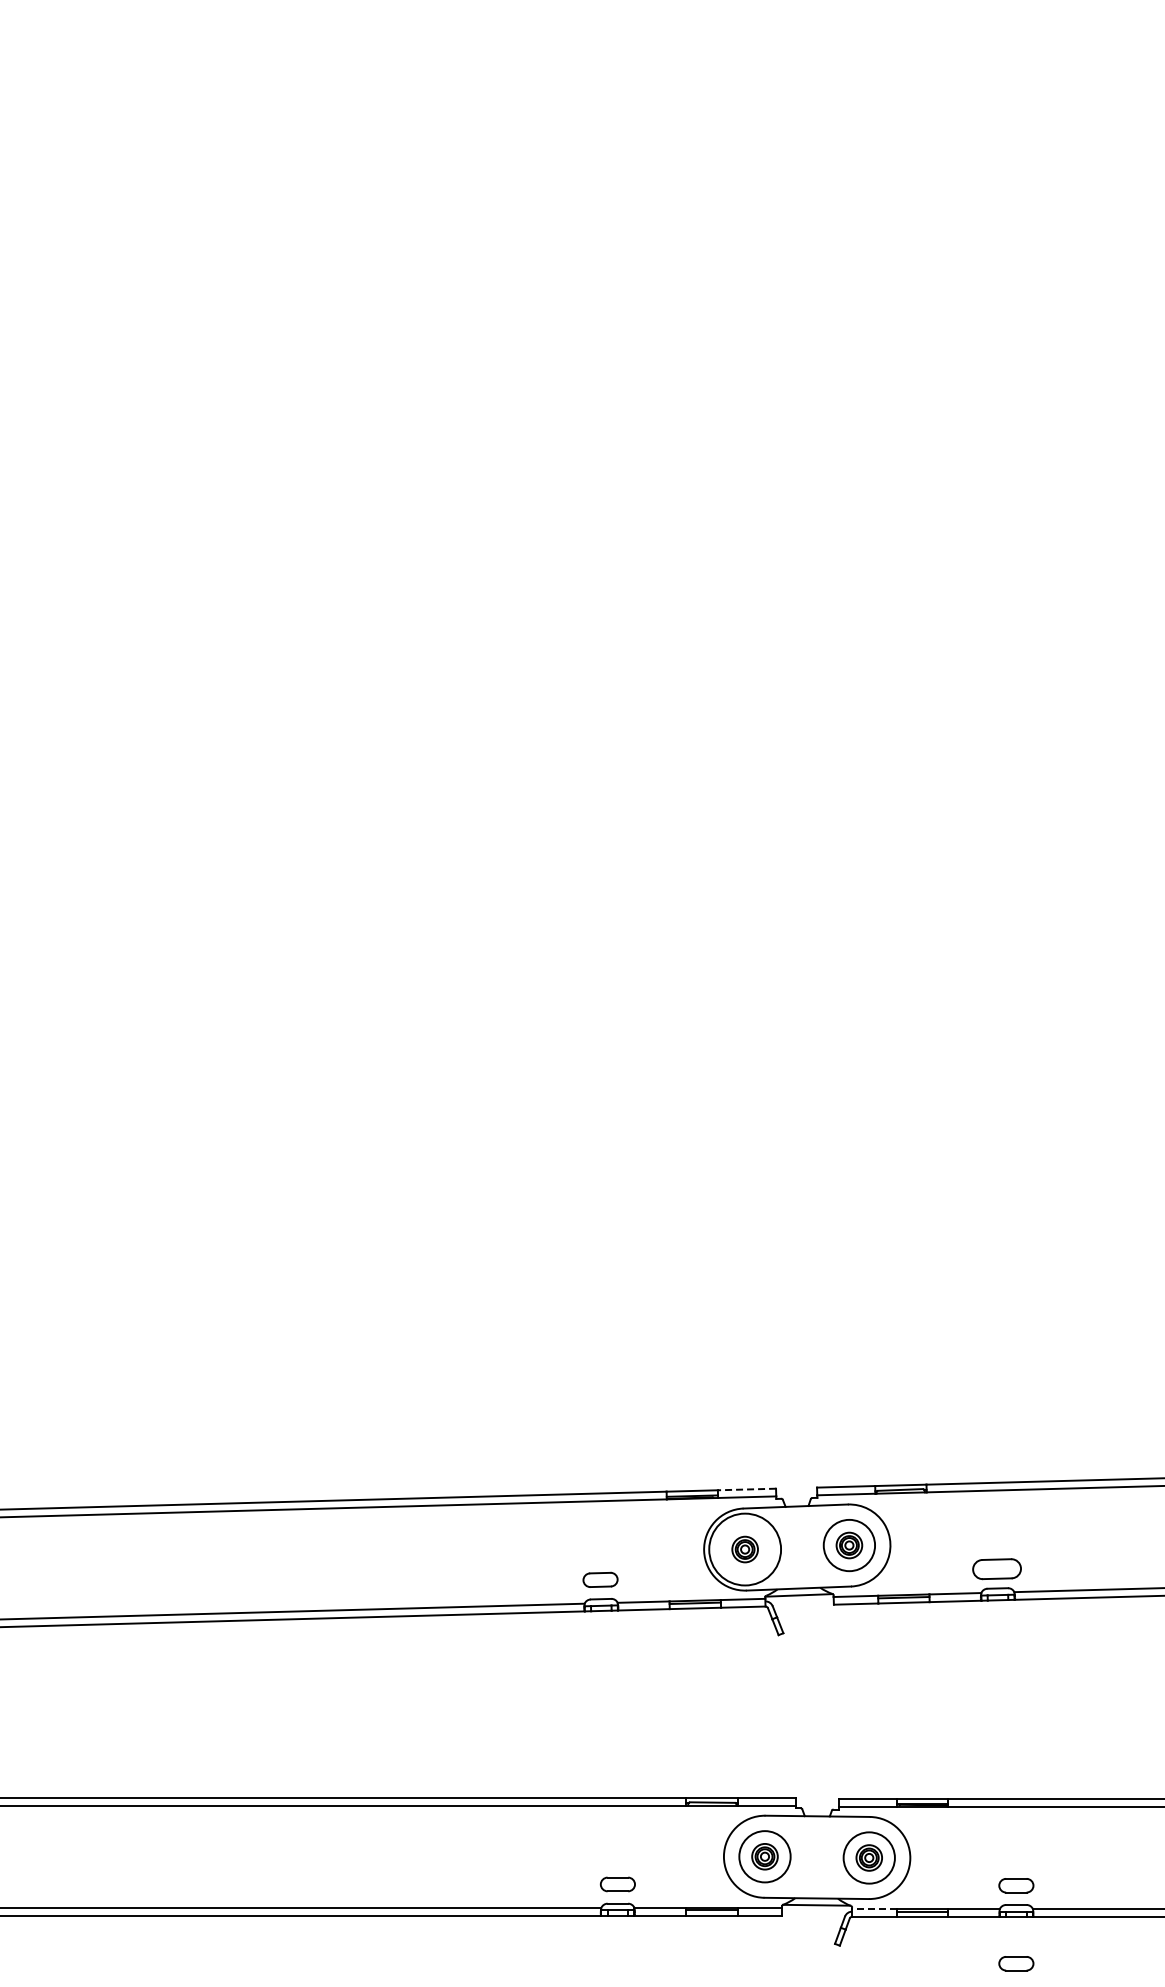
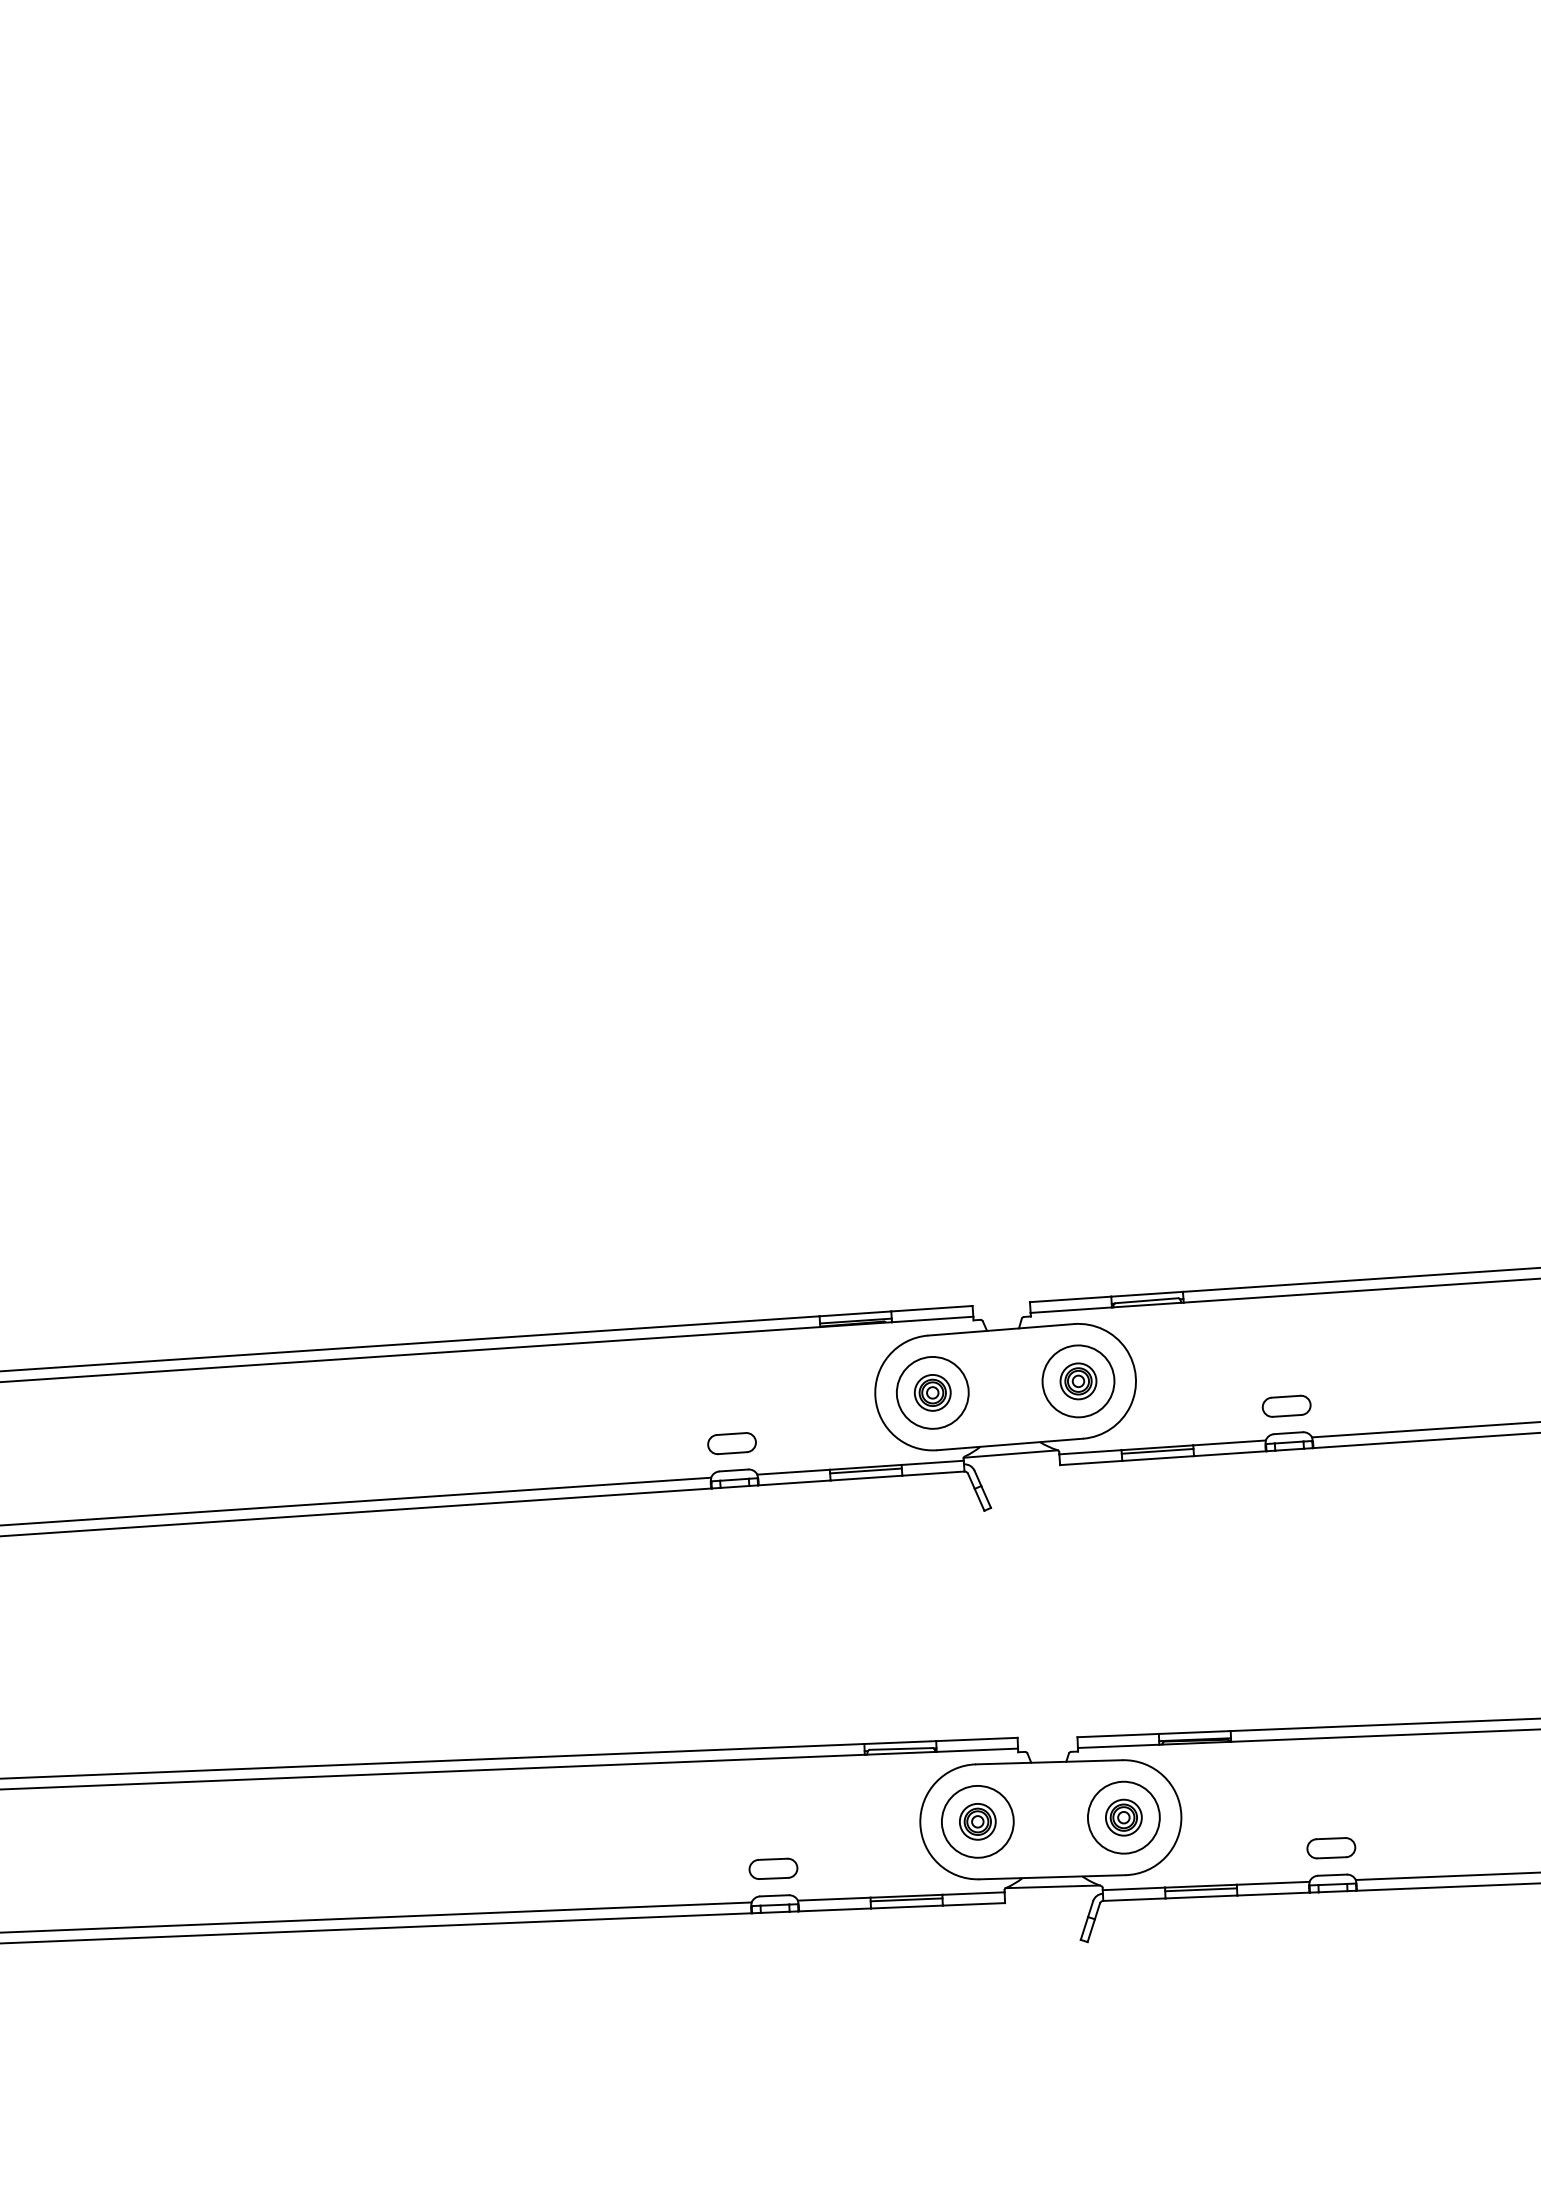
line: (746, 1489) -> (931, 1308), dashed -> solid
circle: (744, 1549) -> (931, 1392), size x0.71
part: (997, 1569) -> (1287, 1406), size x0.71
line: (873, 1909) -> (1132, 1889), dashed -> solid
part: (1016, 1963) -> (1335, 1957), removed

